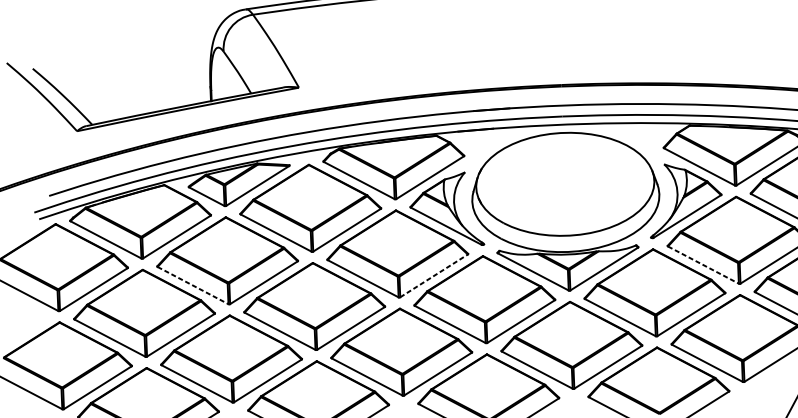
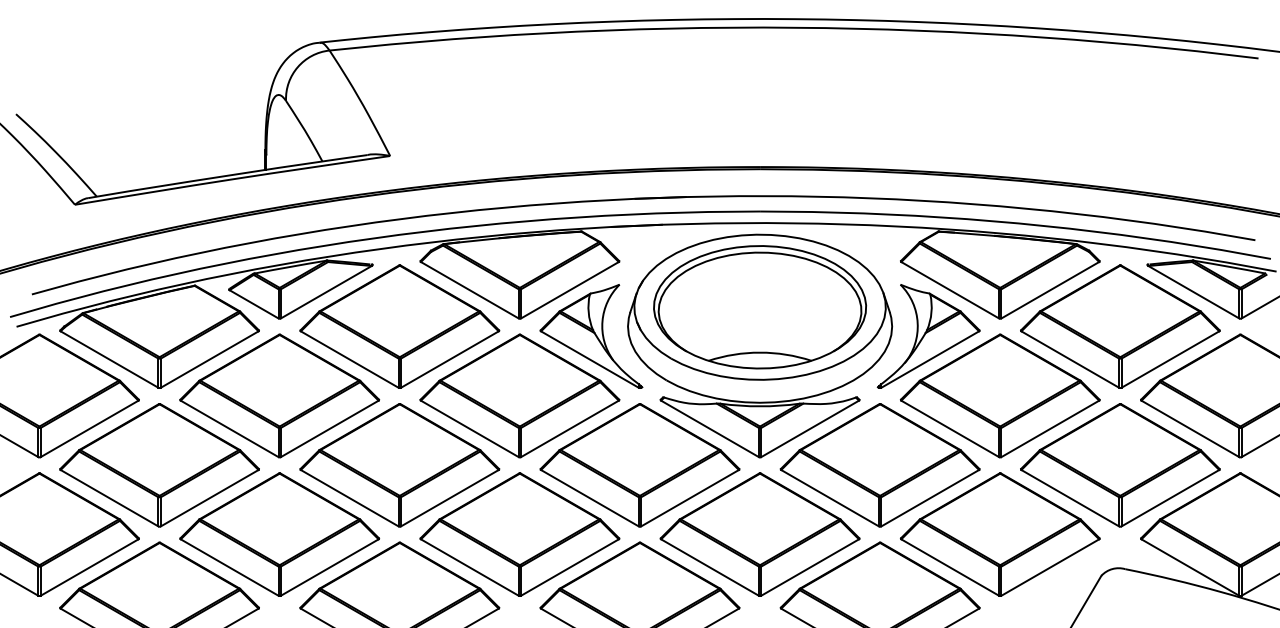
part: (565, 184) -> (760, 307), added
line: (703, 265) -> (950, 429), dashed -> solid
line: (434, 275) -> (570, 428), dashed -> solid
line: (193, 285) -> (230, 429), dashed -> solid

